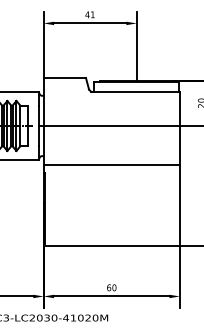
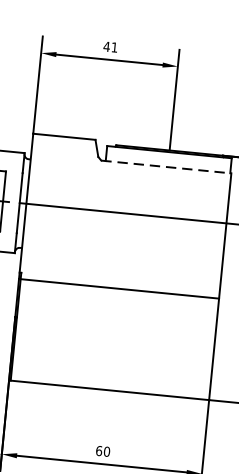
line: (136, 91) -> (167, 166), solid -> dashed
line: (111, 165) -> (118, 289), moved

